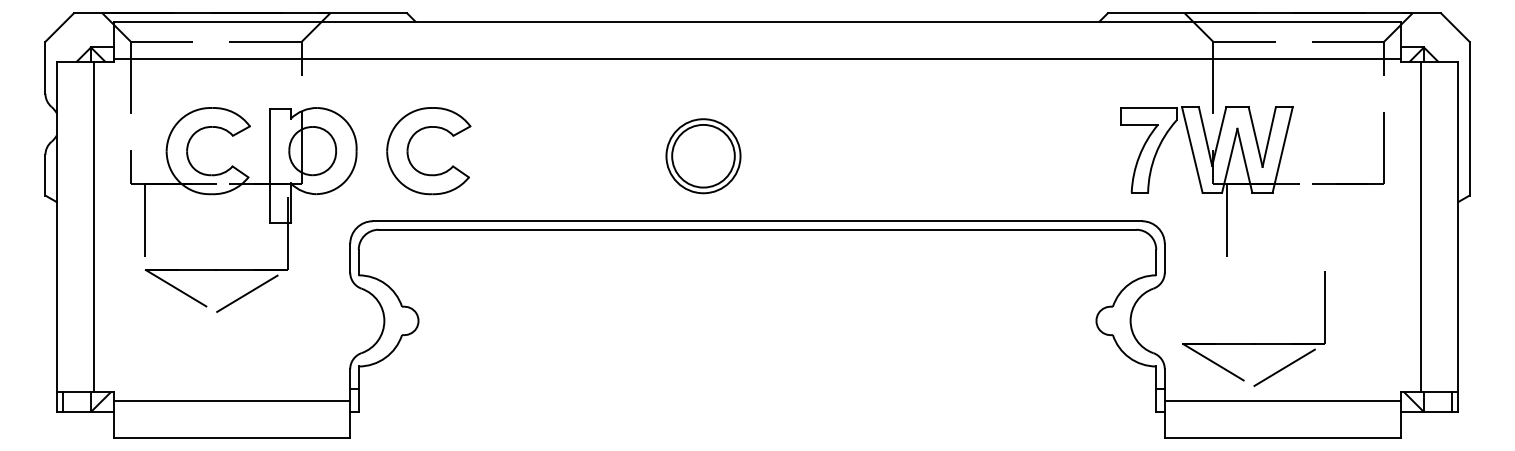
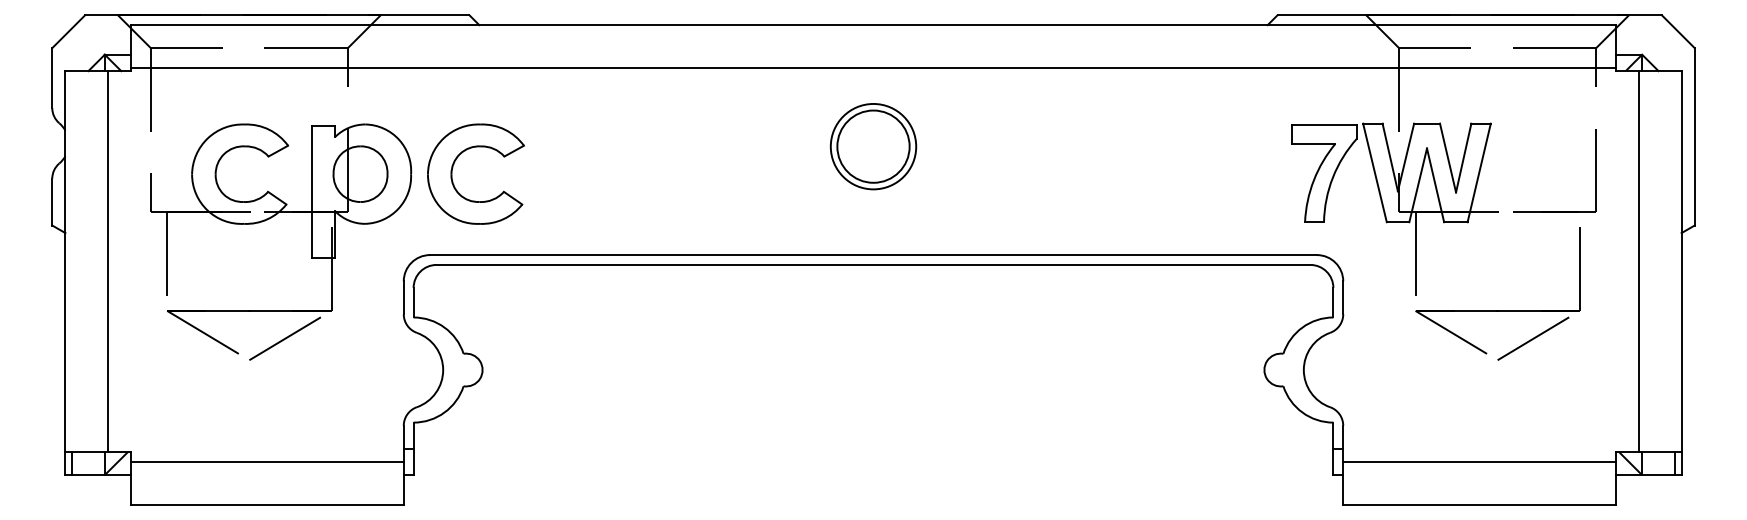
part: (409, 145) -> (453, 167), moved
part: (703, 156) -> (873, 146), moved
part: (1253, 343) -> (1497, 310), moved

